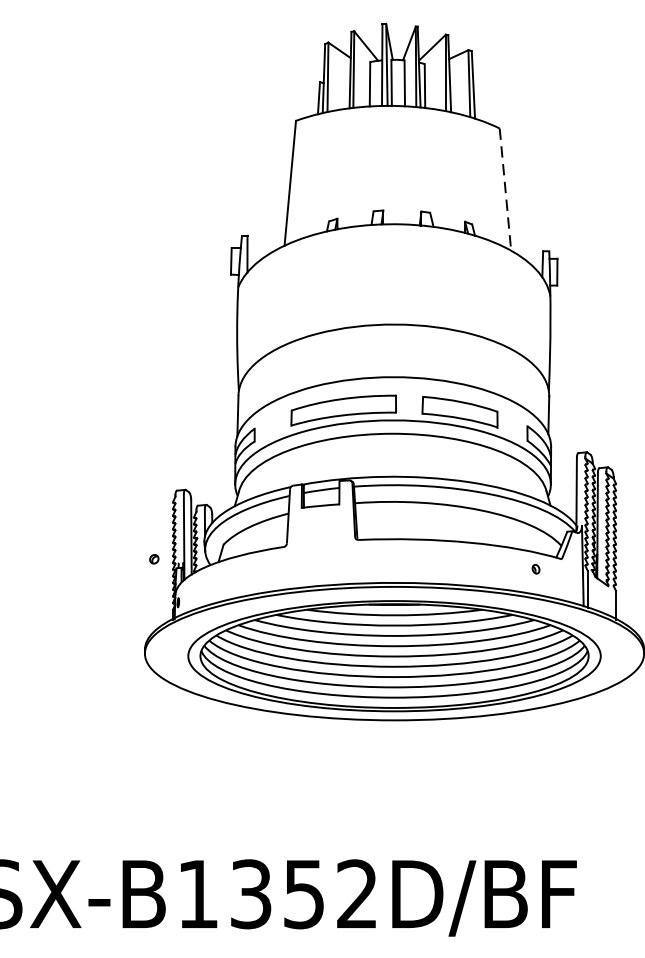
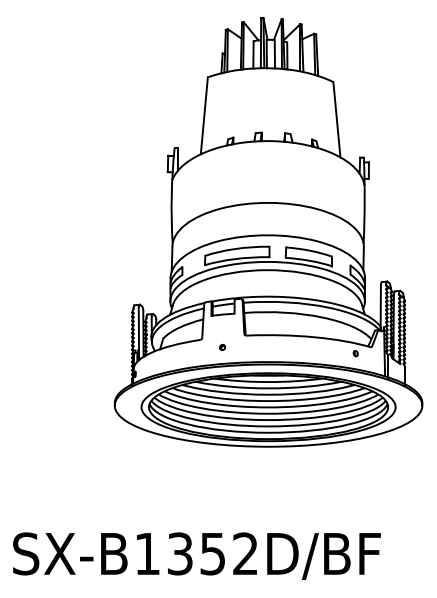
line: (504, 189) -> (336, 119), dashed -> solid
part: (154, 559) -> (222, 347), moved

